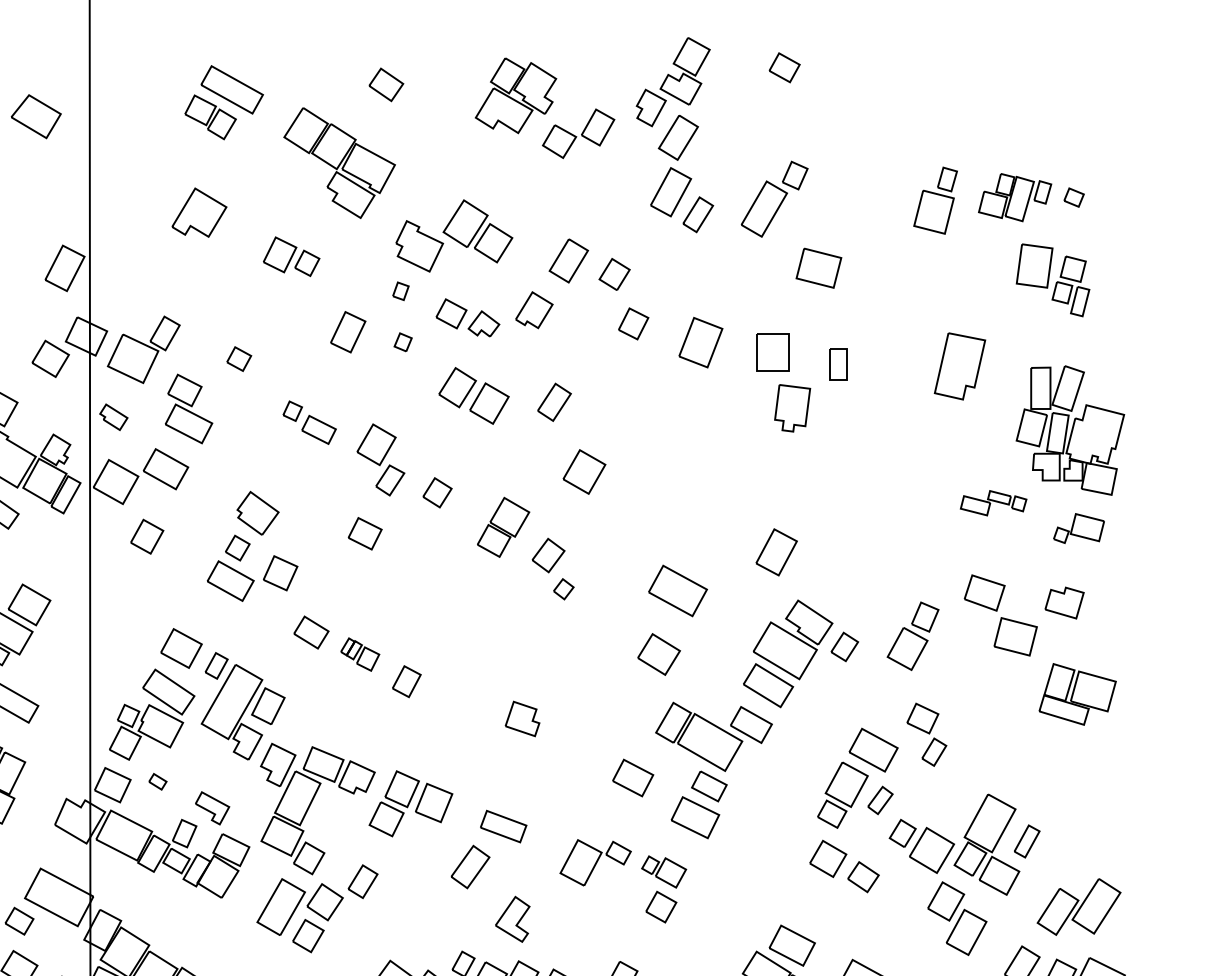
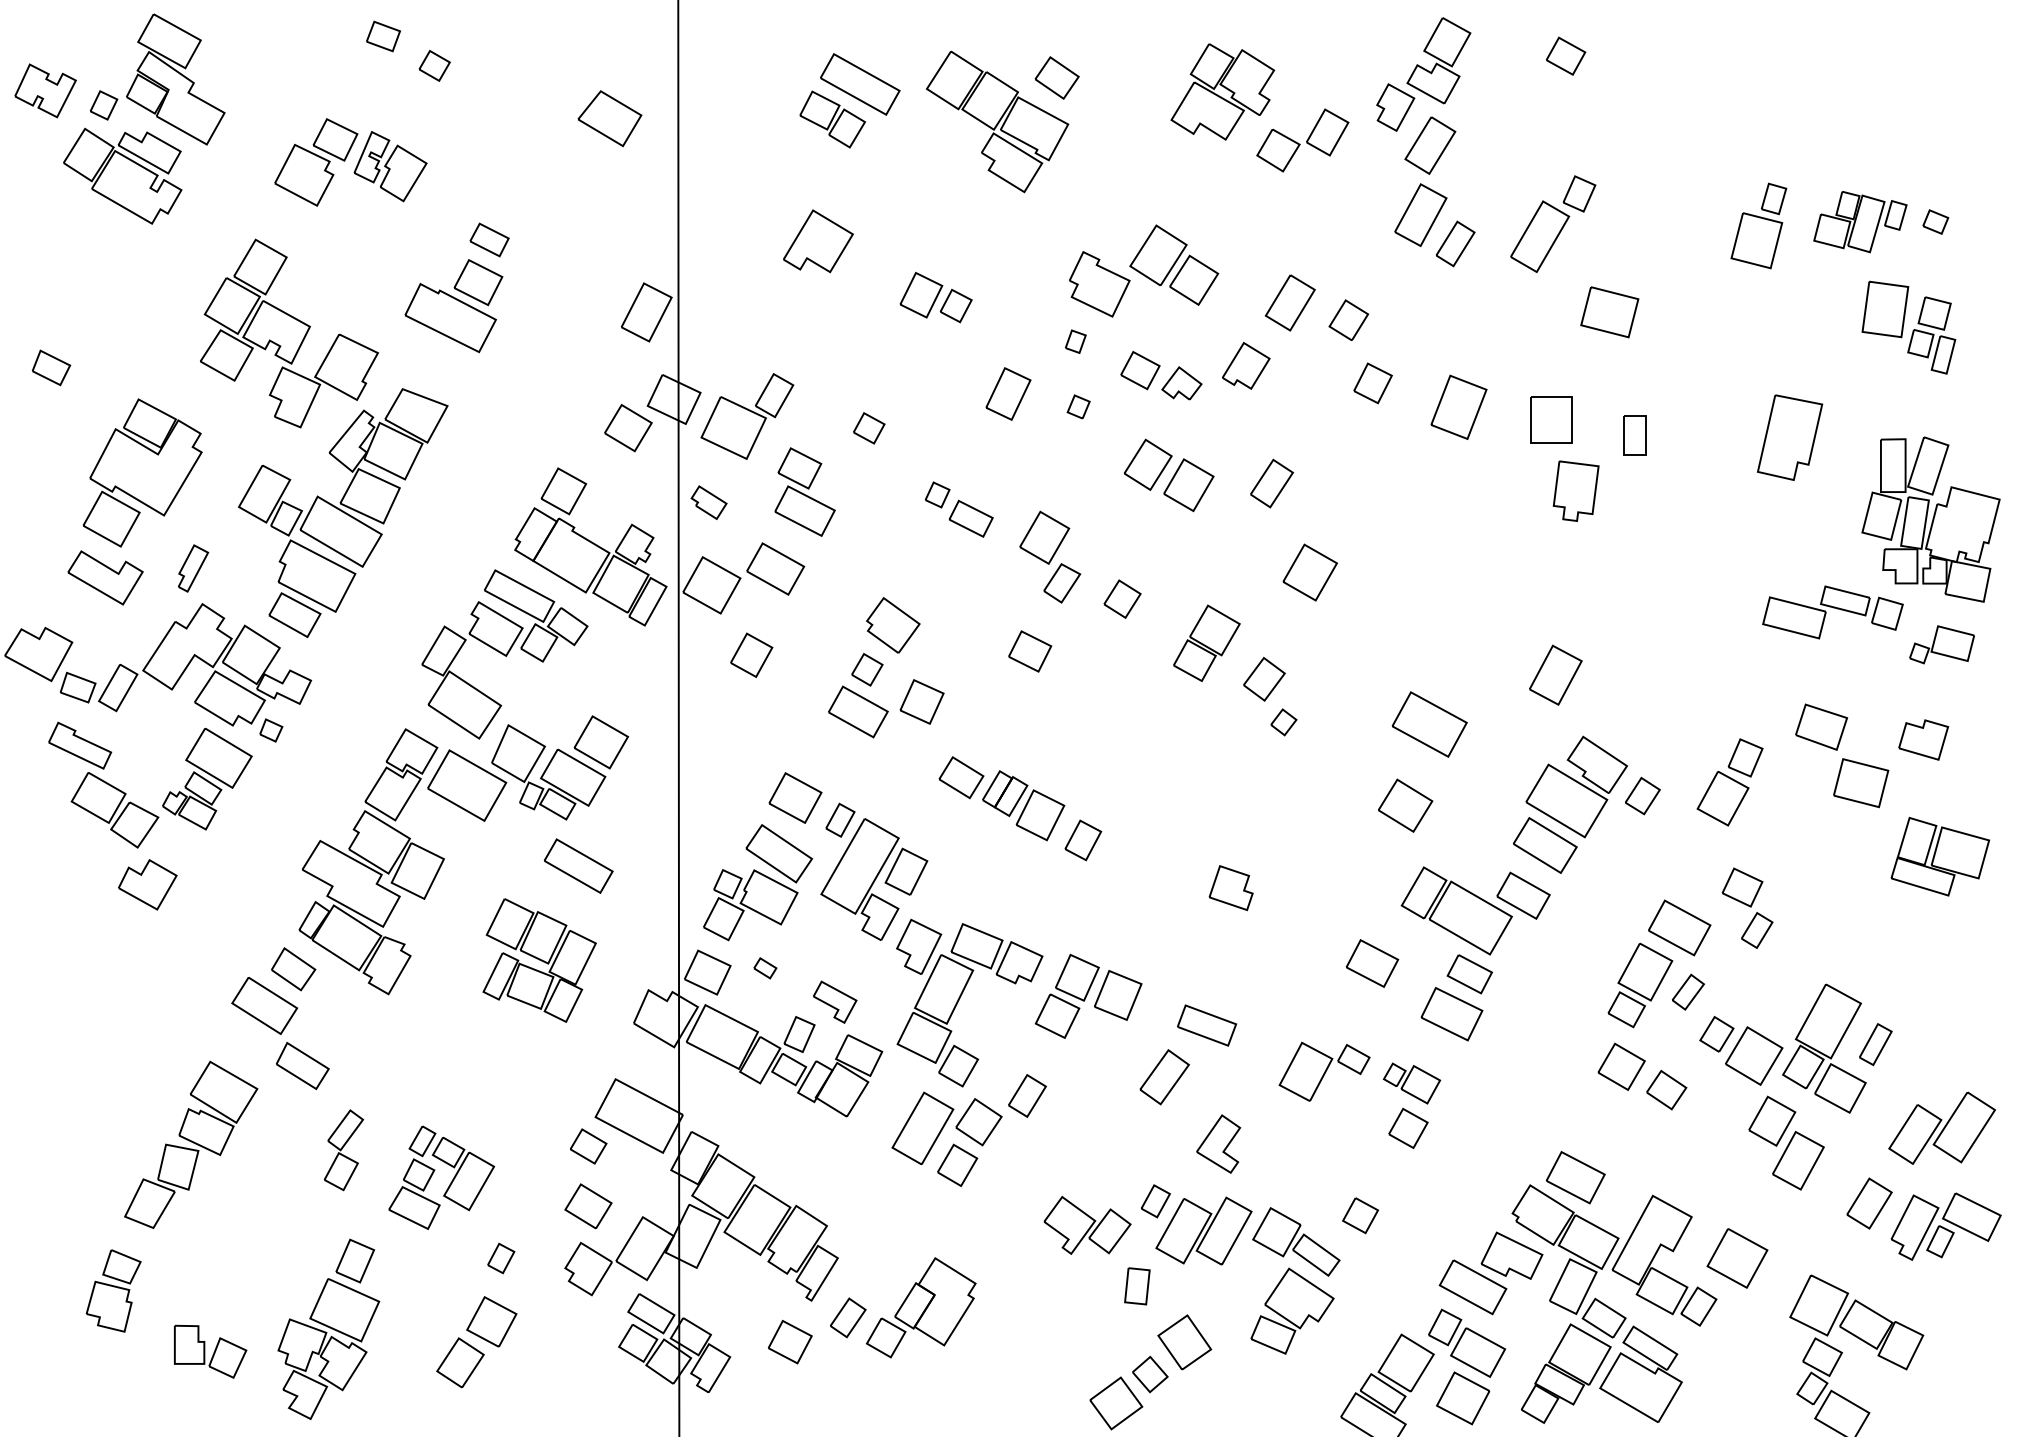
part: (339, 162) -> (997, 121), moved
part: (993, 503) -> (1832, 612), size x1.67
part: (359, 654) -> (1023, 805), size x1.67

